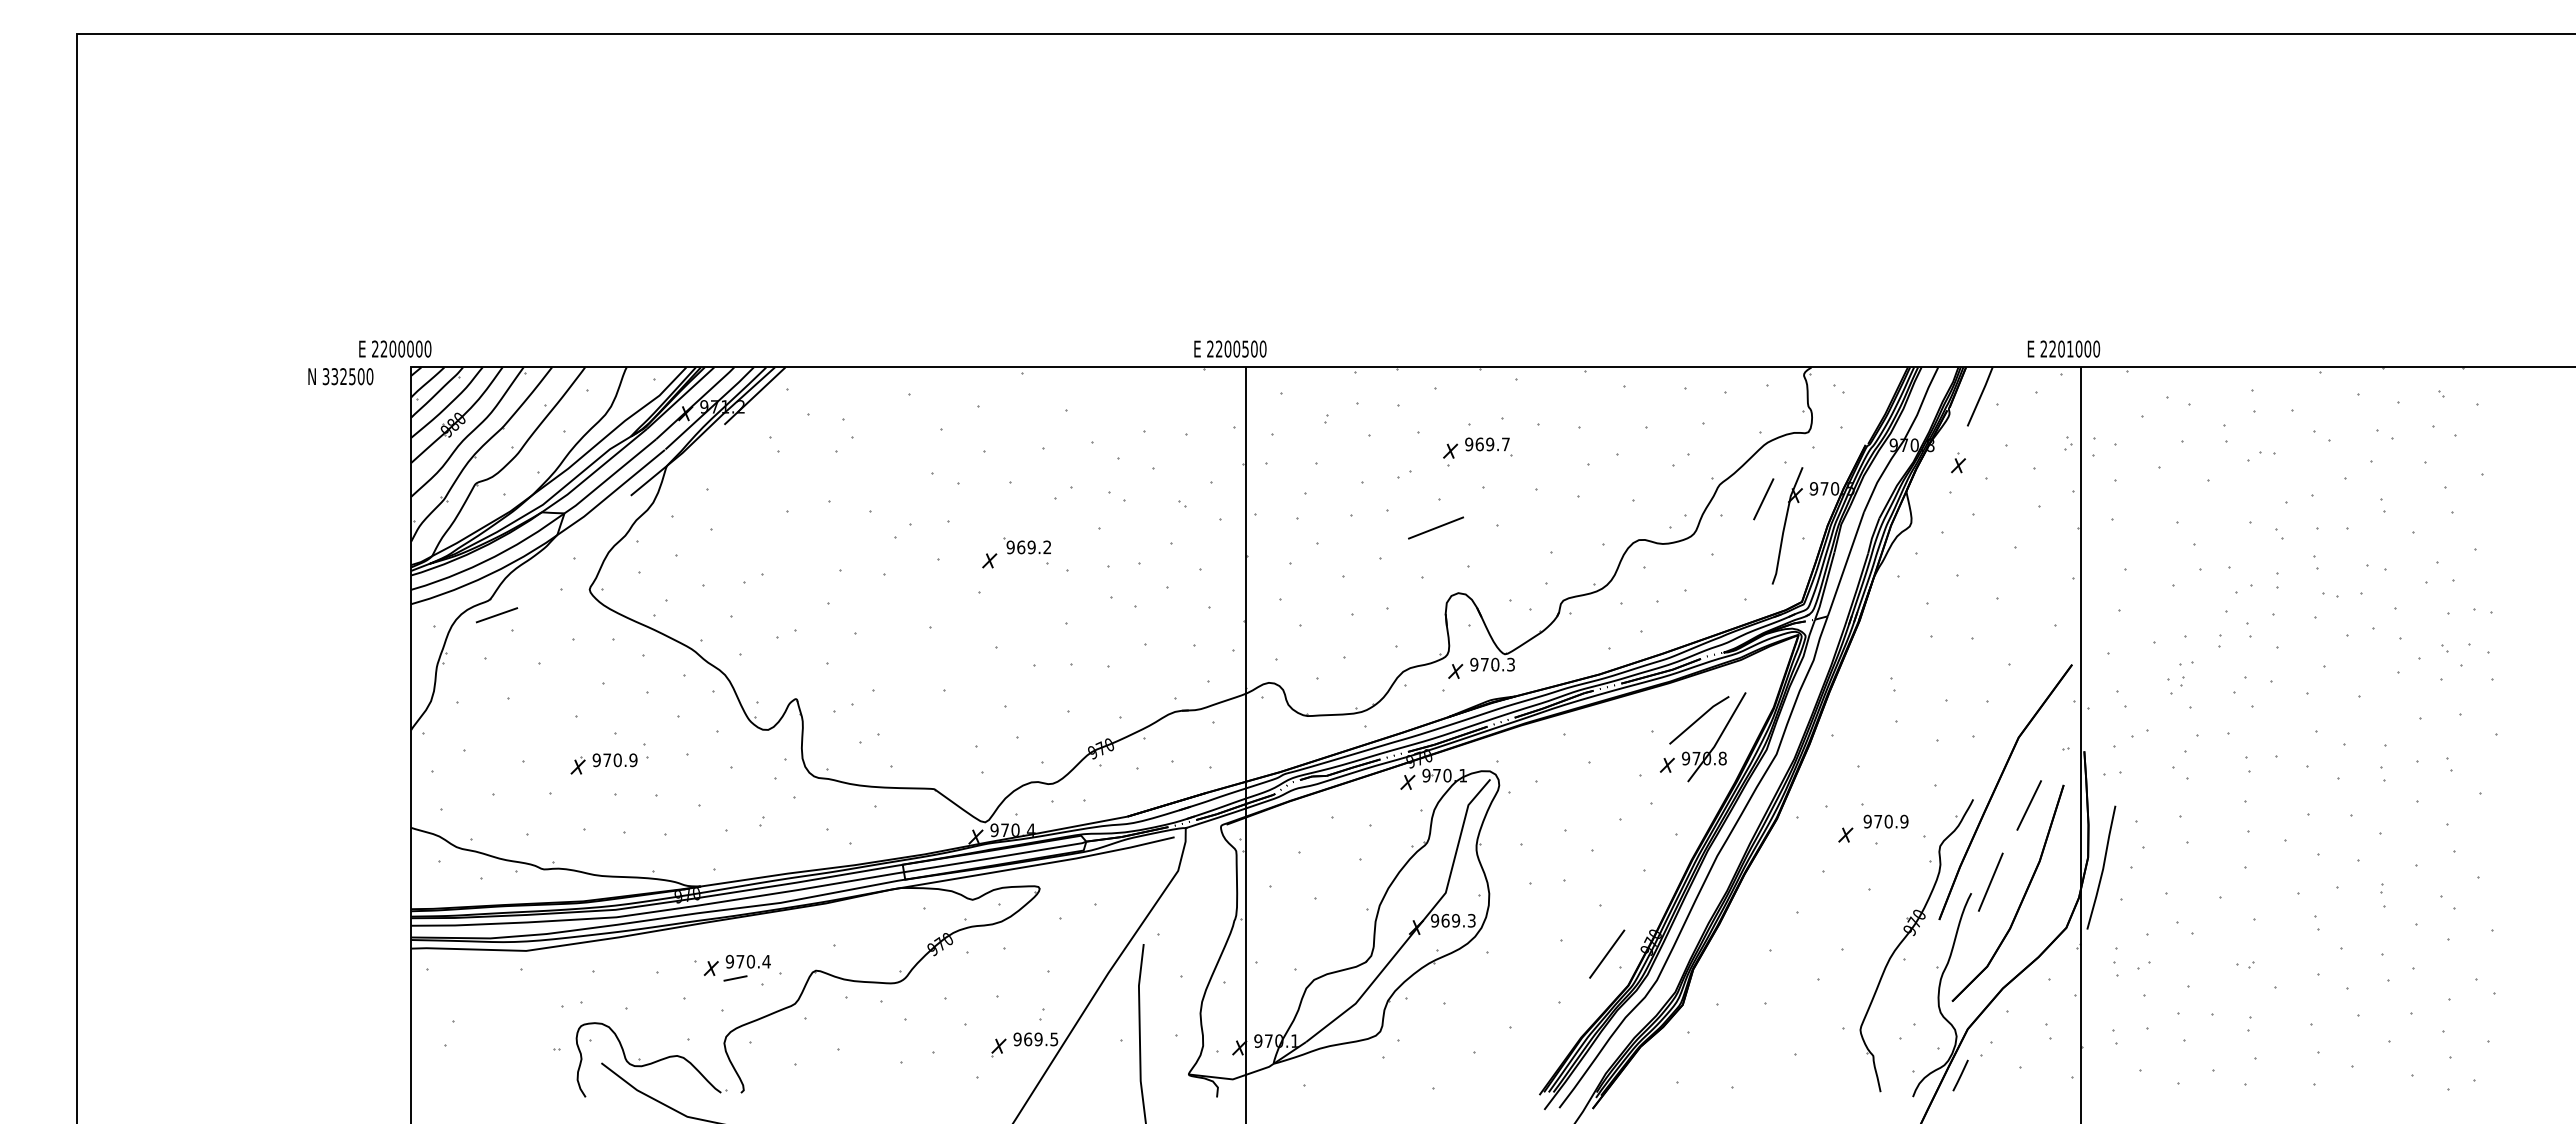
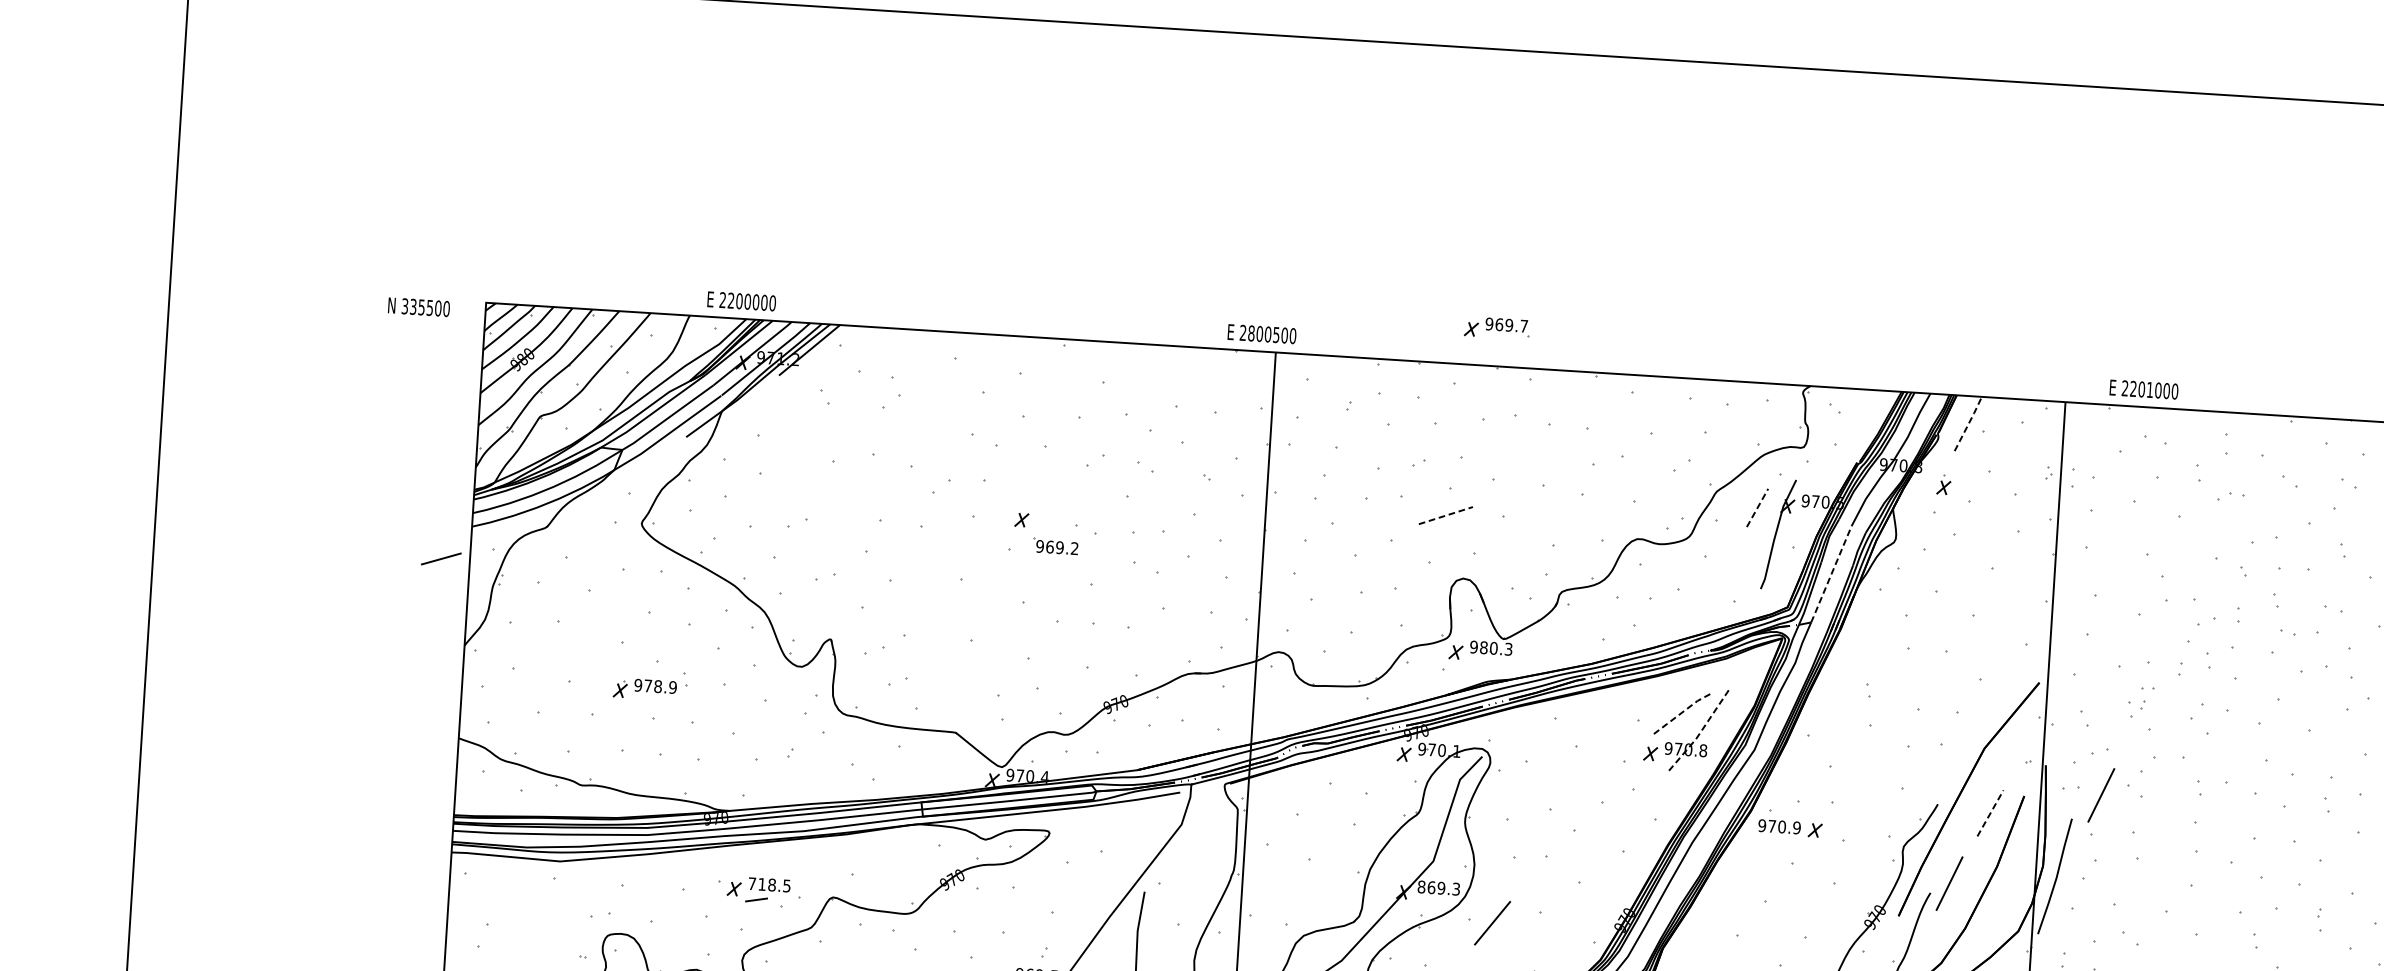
text: (395, 348) -> (741, 300), moved
text: (1218, 348) -> (1250, 332), 2200500 -> 2800500
text: (2063, 348) -> (2143, 389), moved
text: (343, 376) -> (421, 307), 332500 -> 335500
line: (1980, 396) -> (1968, 423), solid -> dashed
part: (1477, 447) -> (1497, 327), moved
line: (1763, 498) -> (1757, 507), solid -> dashed
line: (1436, 528) -> (1446, 516), solid -> dashed
part: (1026, 545) -> (1055, 545), moved
line: (1845, 564) -> (1831, 574), solid -> dashed
line: (496, 615) -> (440, 559), moved
text: (1484, 664) -> (1483, 647), 970.3 -> 980.3
line: (1698, 718) -> (1682, 711), solid -> dashed
line: (1718, 739) -> (1700, 732), solid -> dashed
text: (617, 759) -> (657, 685), 970.9 -> 978.9
line: (2144, 778) -> (2101, 794), added
line: (2029, 805) -> (1990, 813), solid -> dashed
text: (1885, 821) -> (1779, 826), moved
text: (1435, 920) -> (1422, 886), 969.3 -> 869.3
line: (1607, 953) -> (1492, 922), moved
text: (747, 961) -> (768, 884), 970.4 -> 718.5

